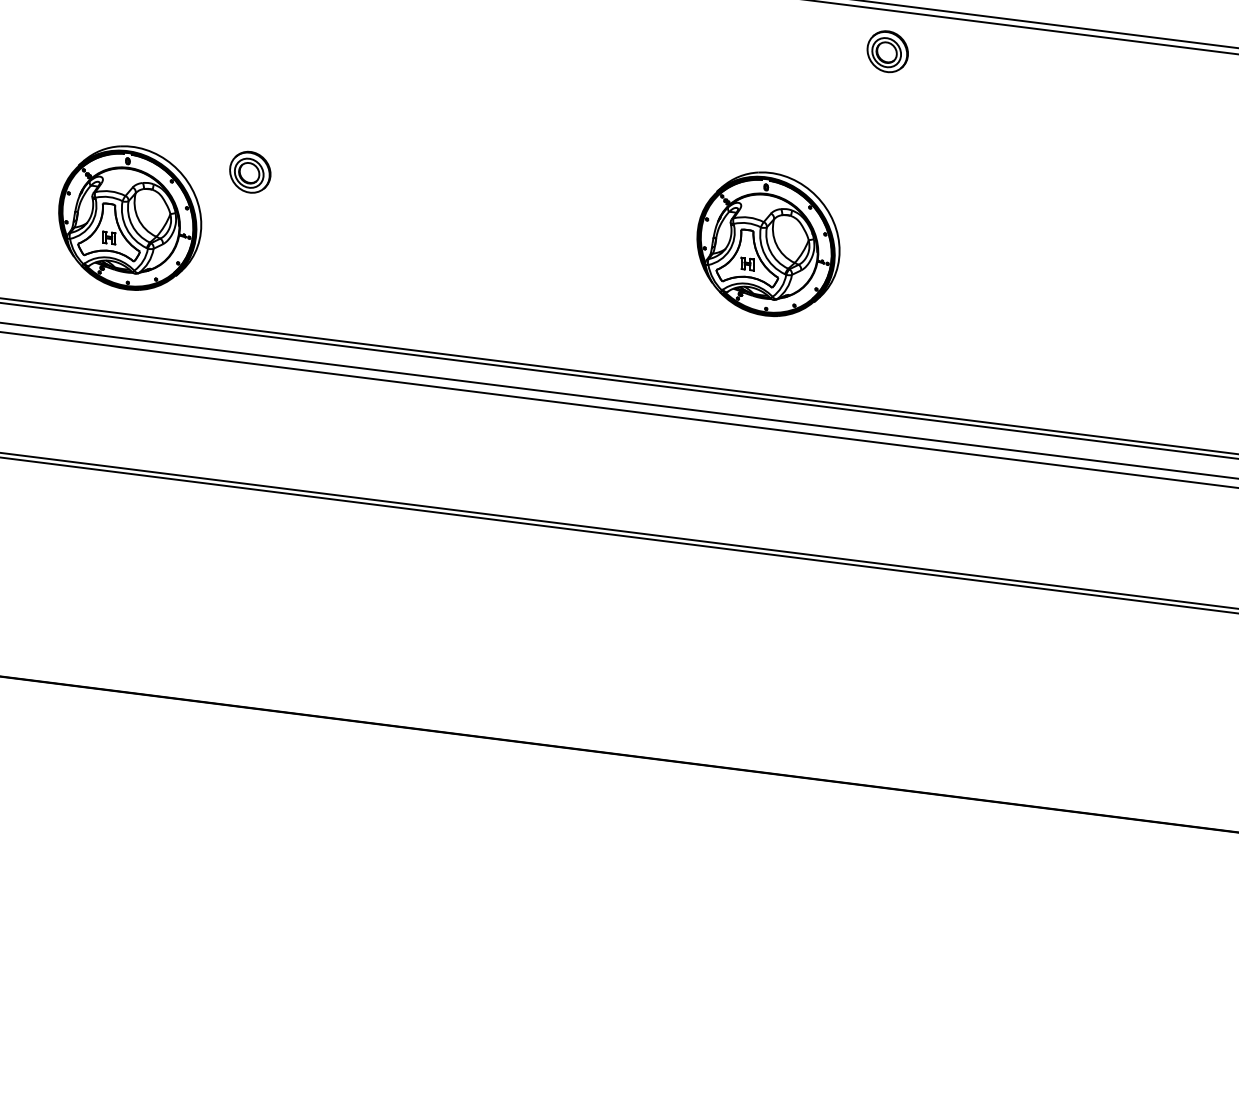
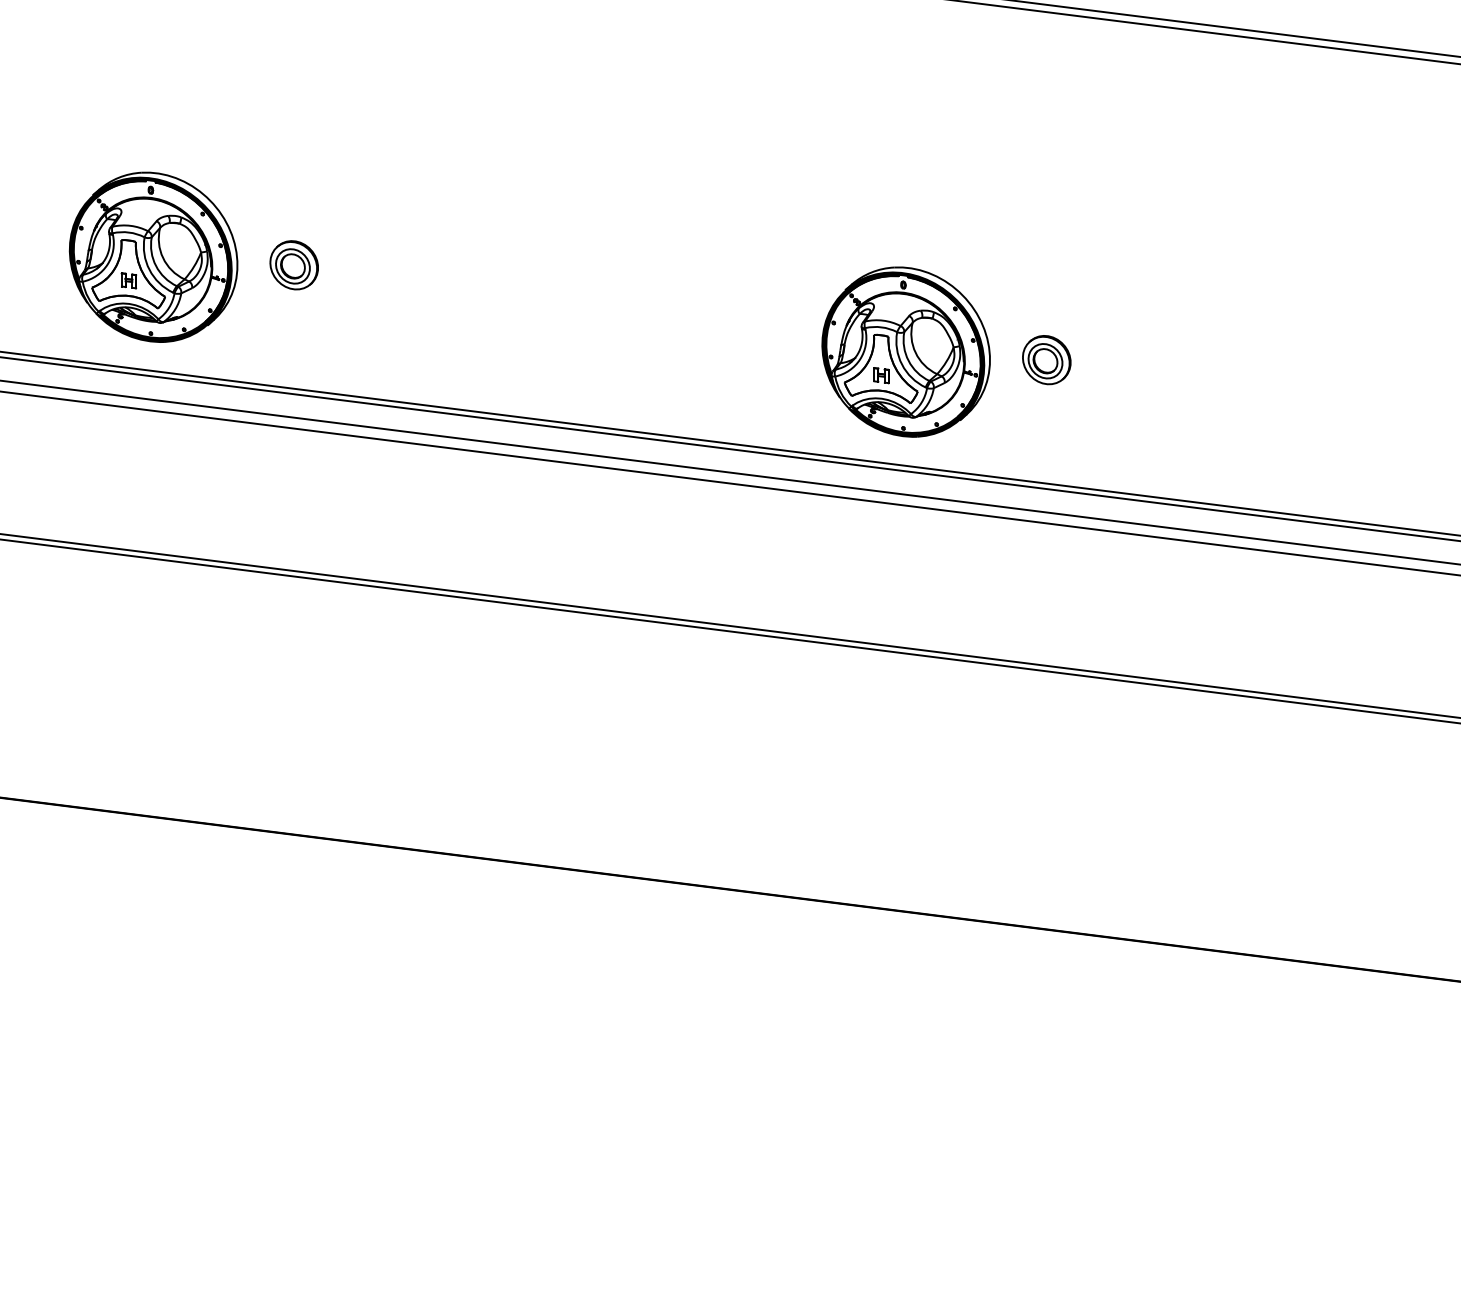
part: (887, 52) -> (1046, 360), moved
part: (249, 172) -> (293, 265), moved
part: (767, 243) -> (905, 351), moved

